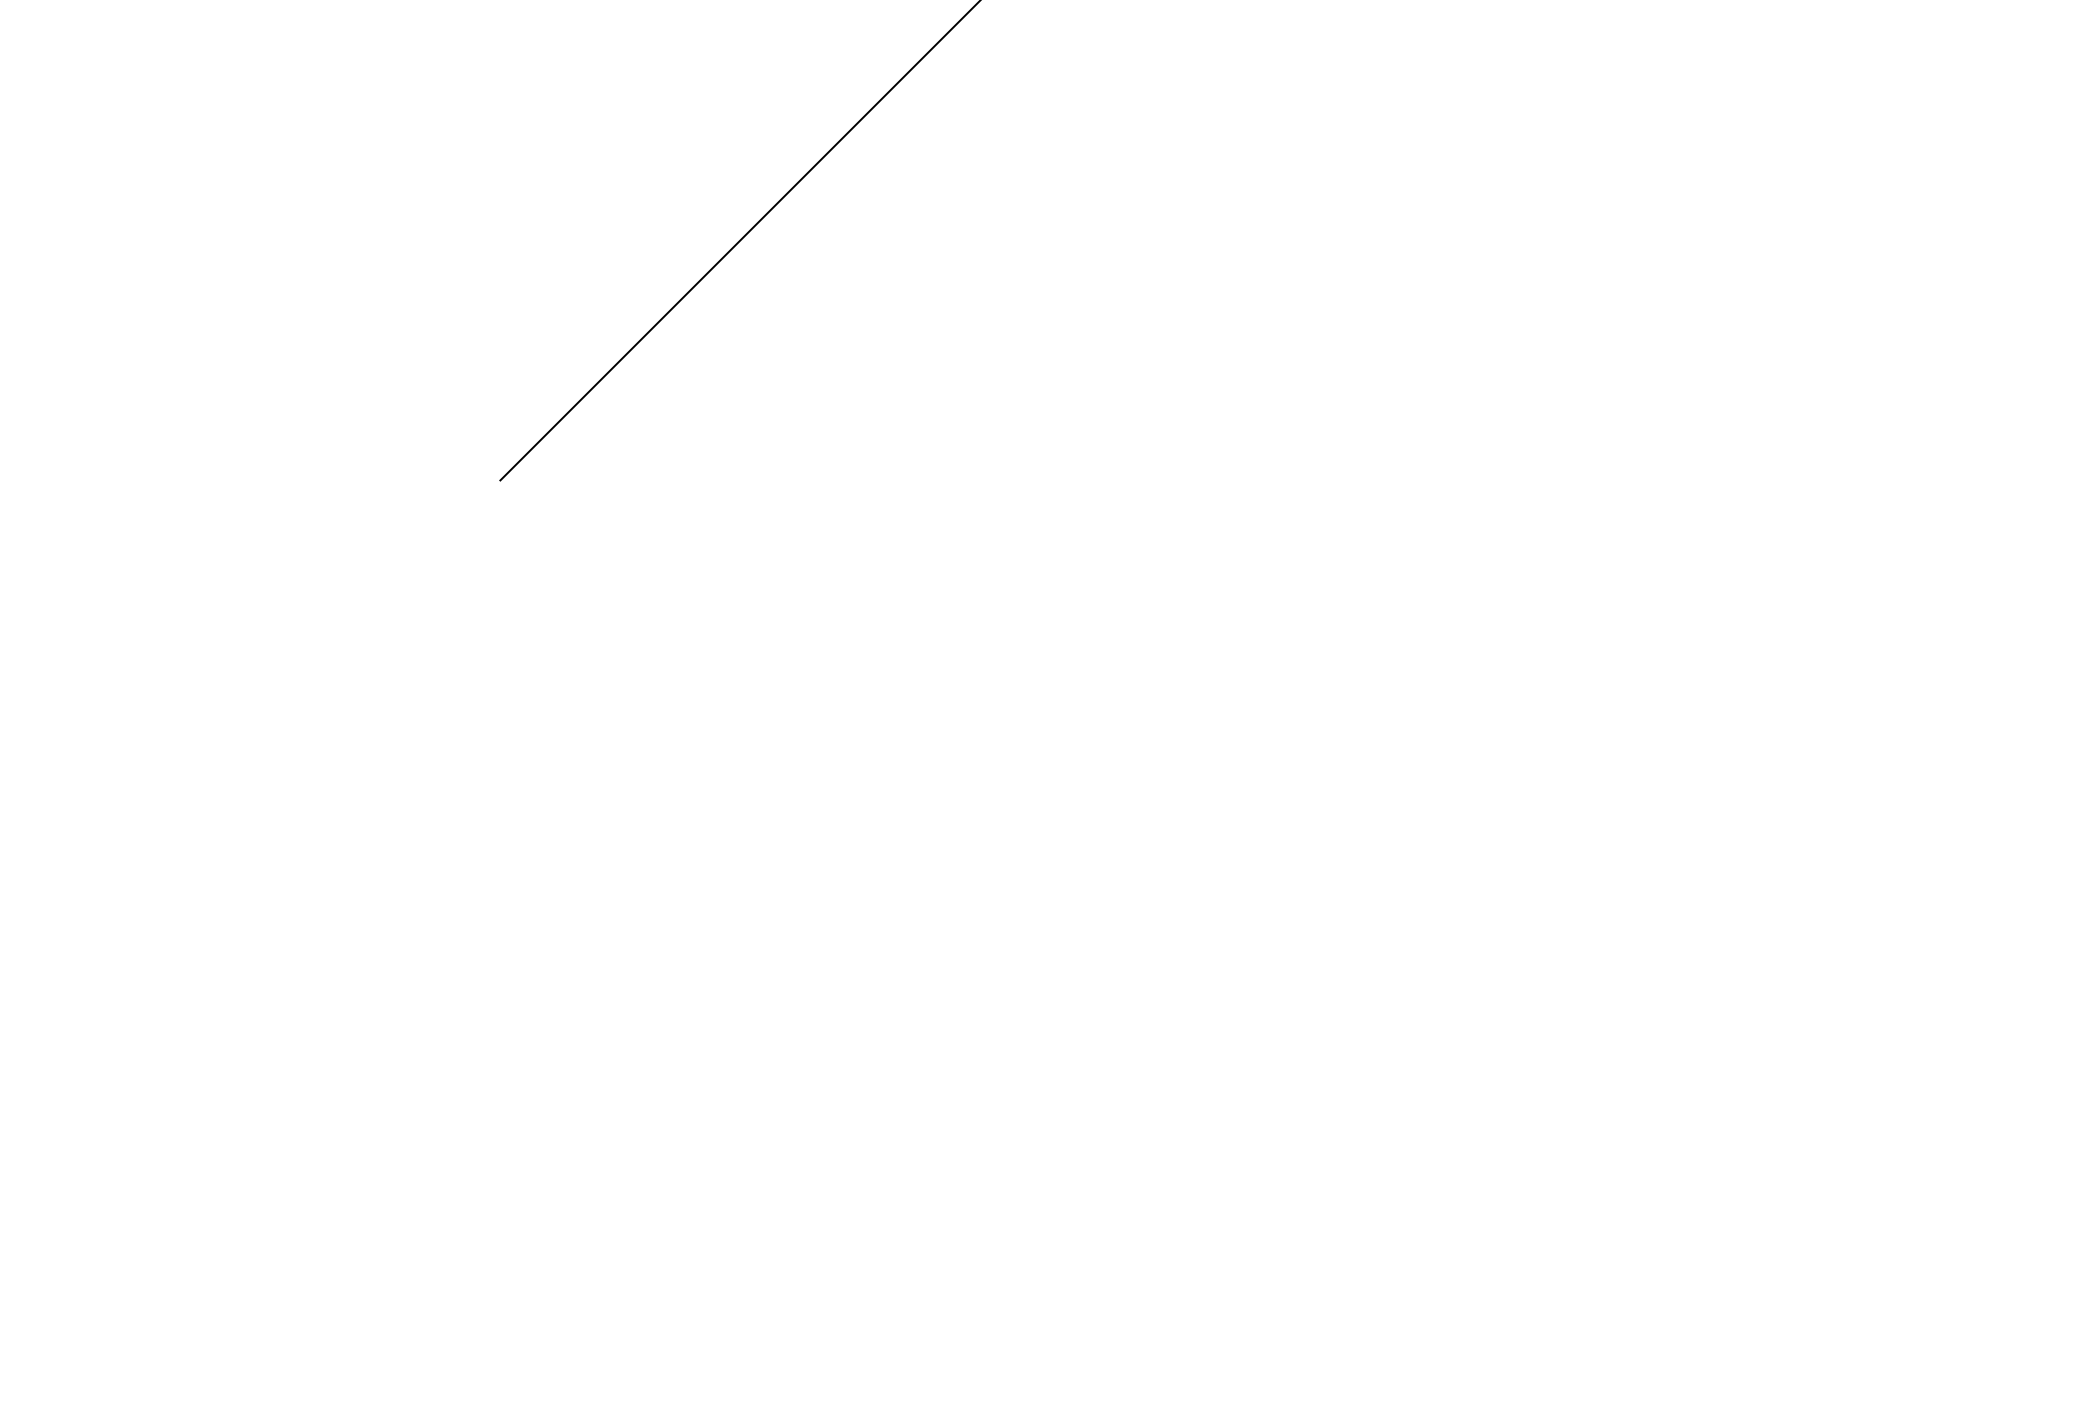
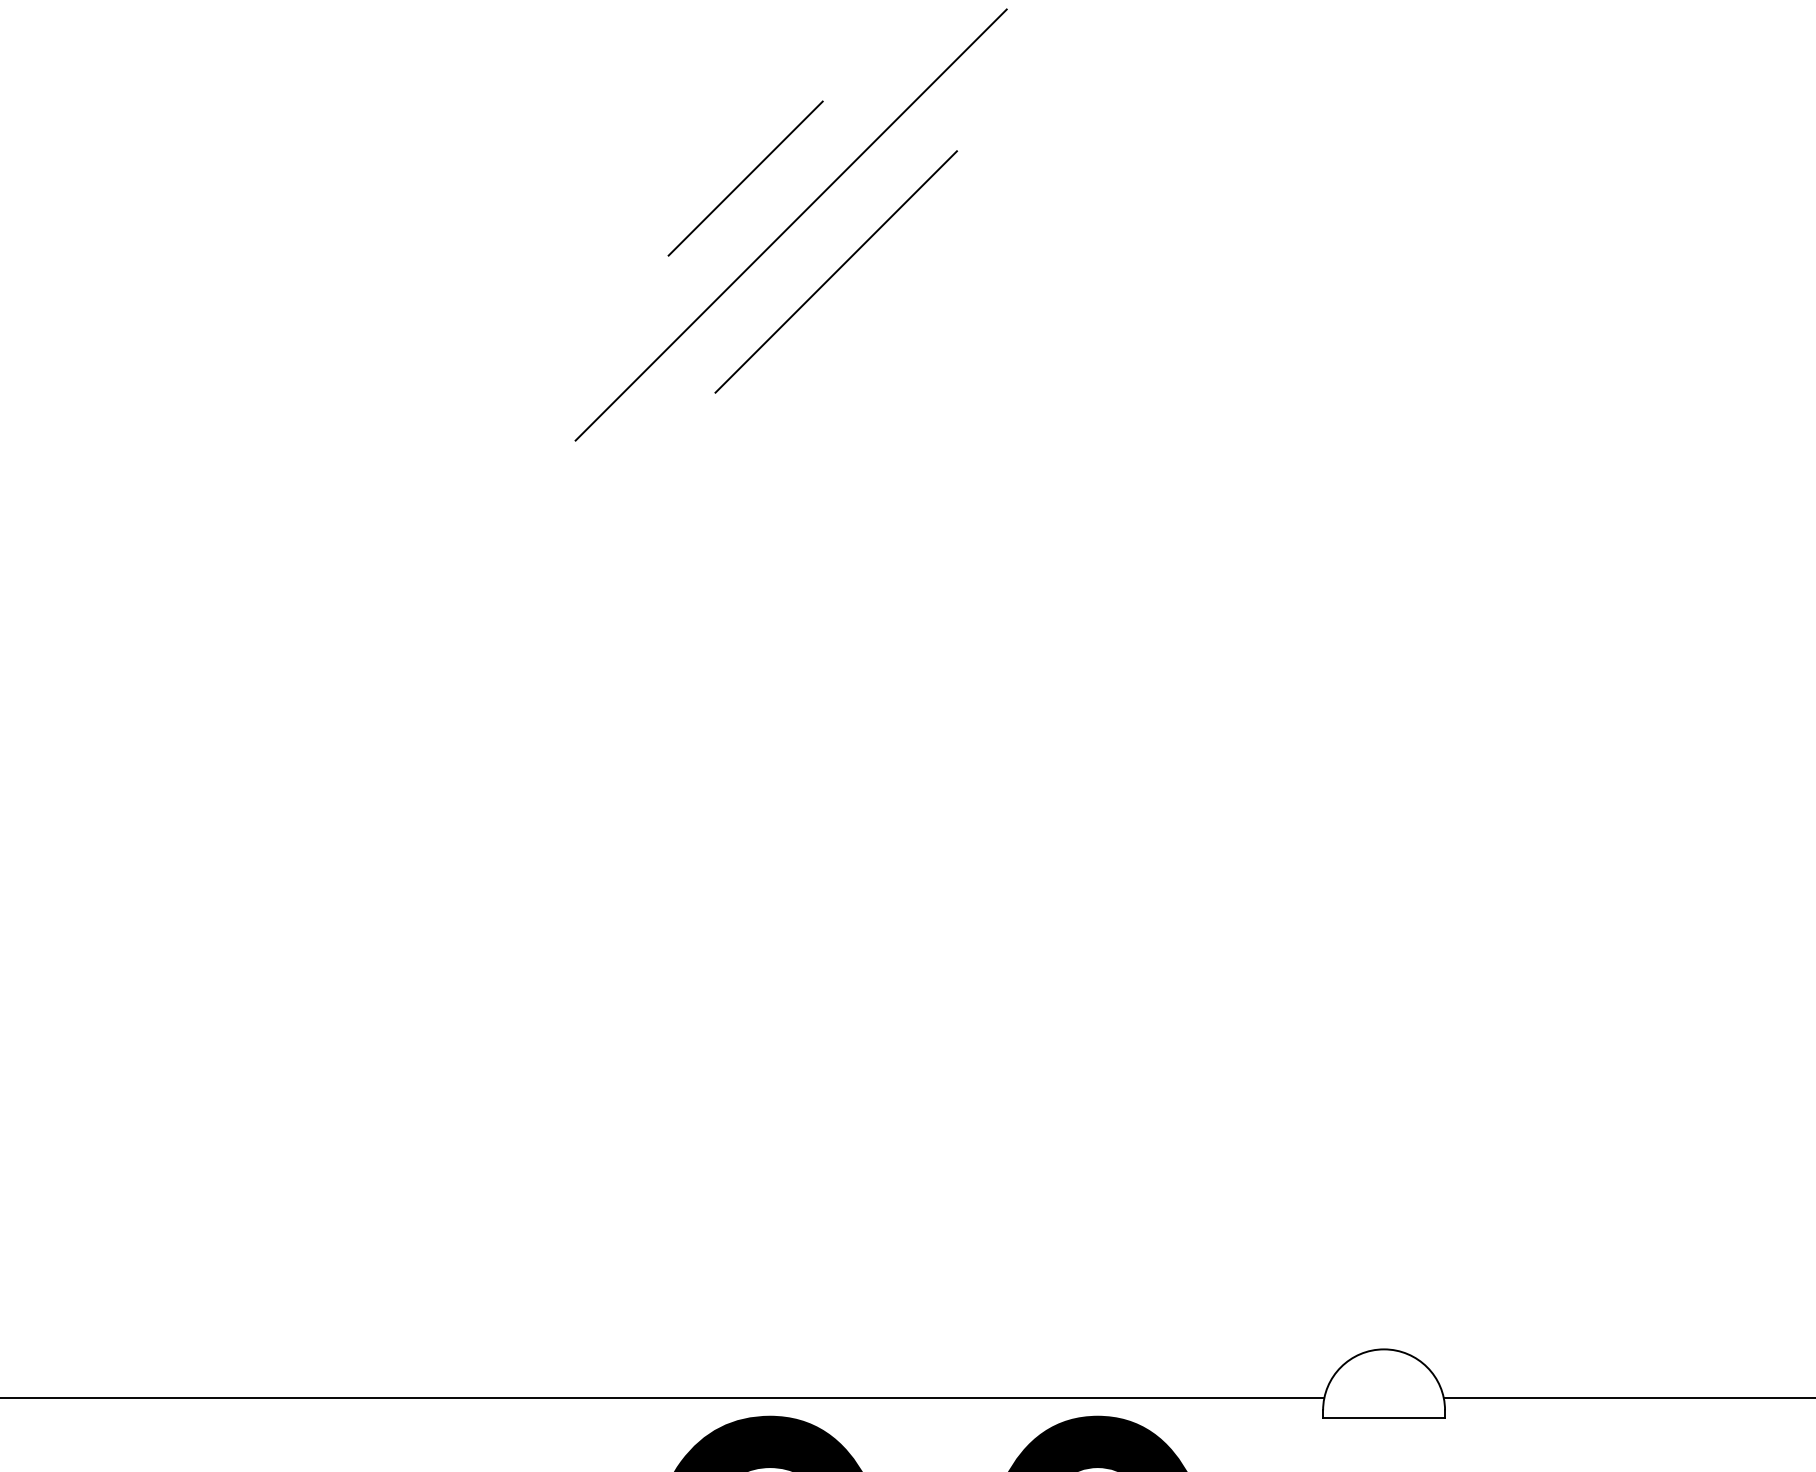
line: (717, 144) -> (745, 178), added
line: (833, 263) -> (835, 271), added

